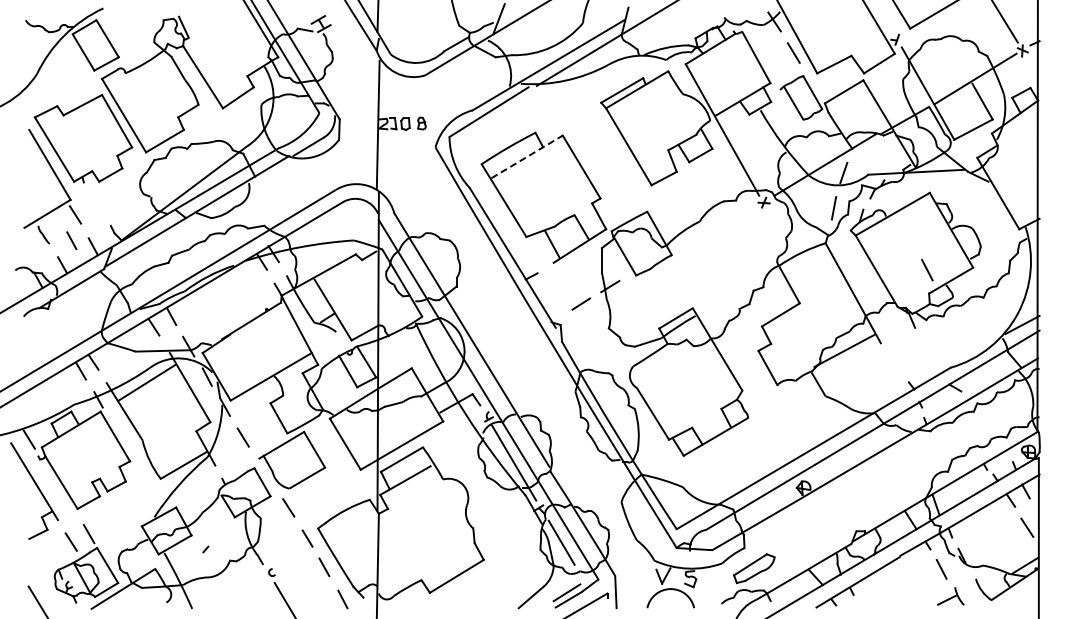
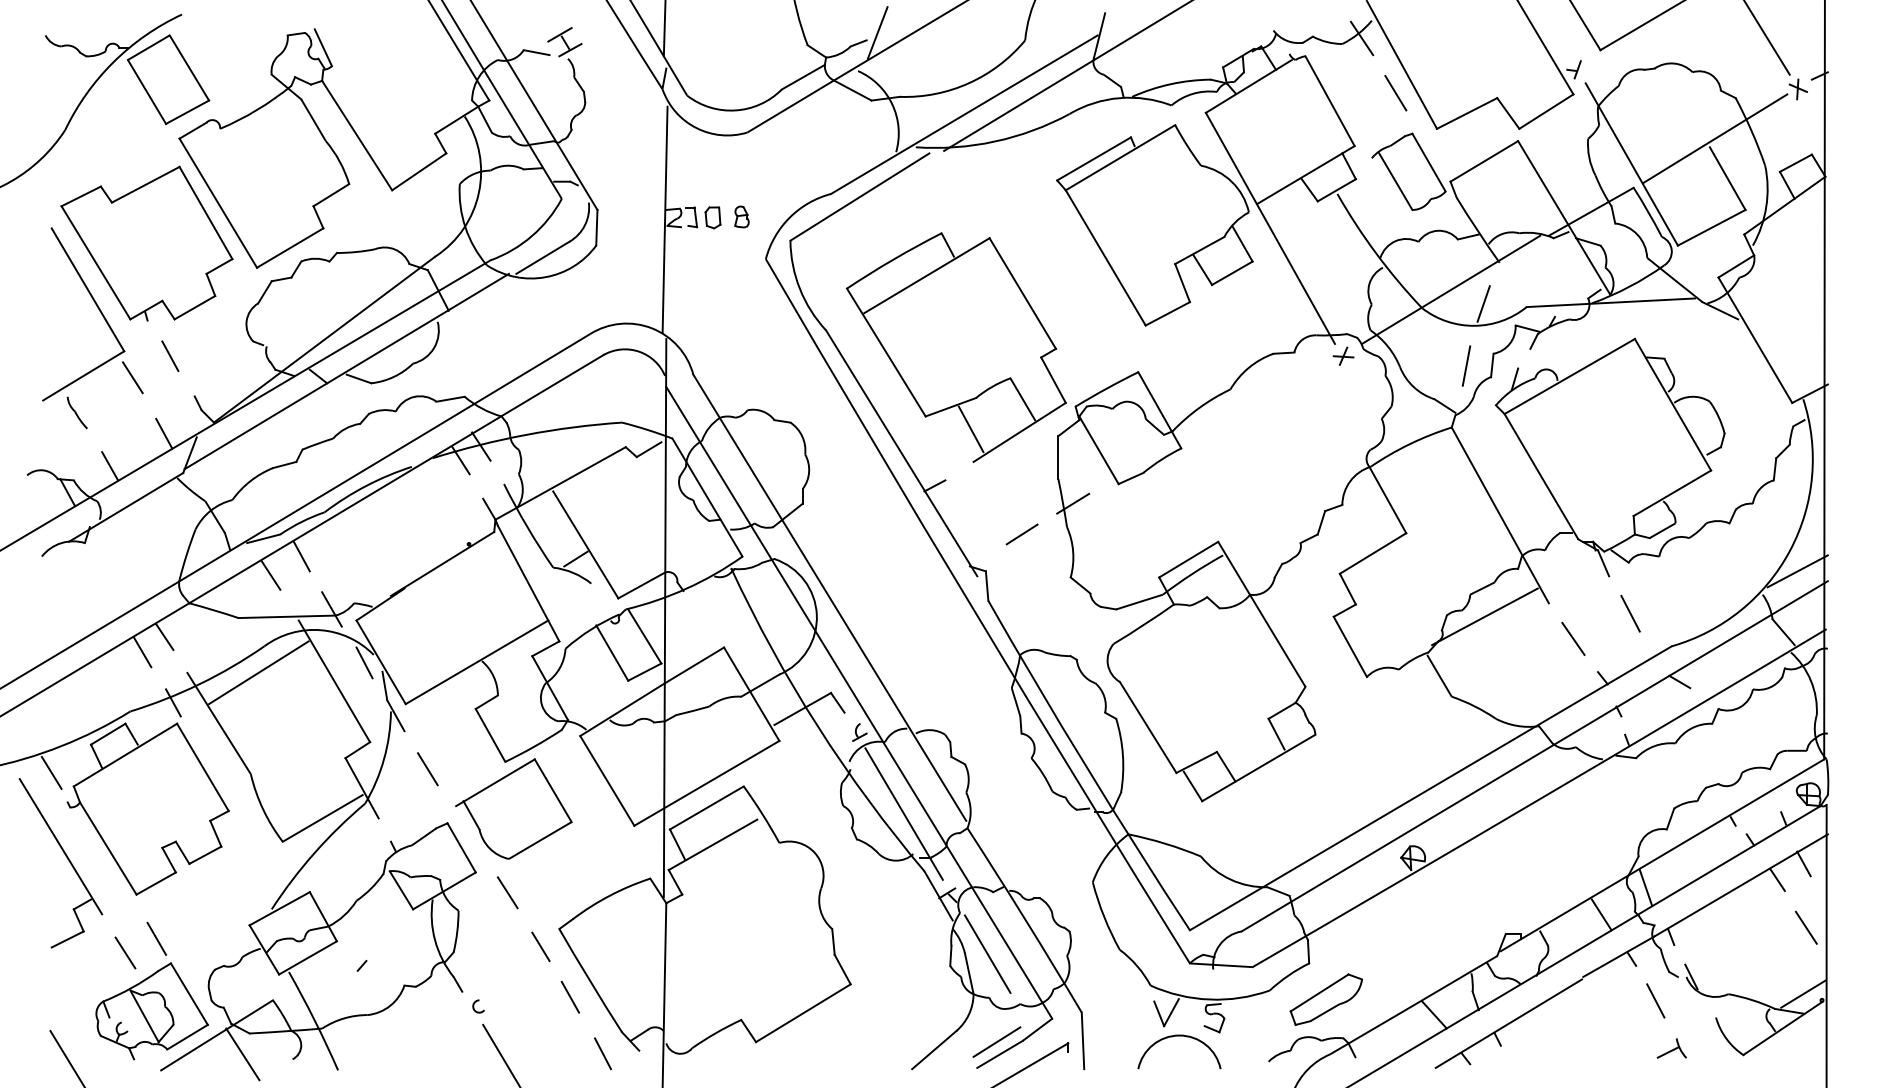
line: (527, 156) -> (927, 274), dashed -> solid
line: (71, 240) -> (169, 355), moved
line: (927, 270) -> (1630, 614), moved
line: (894, 363) -> (1572, 638), added
part: (950, 596) -> (1671, 1048), size x0.62
line: (137, 599) -> (241, 1053), added

